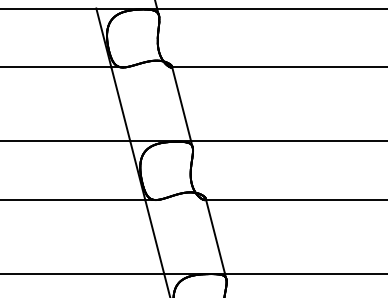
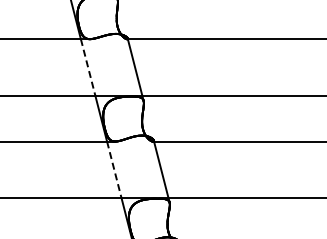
line: (121, 105) -> (88, 68), solid -> dashed
line: (154, 237) -> (114, 170), solid -> dashed

